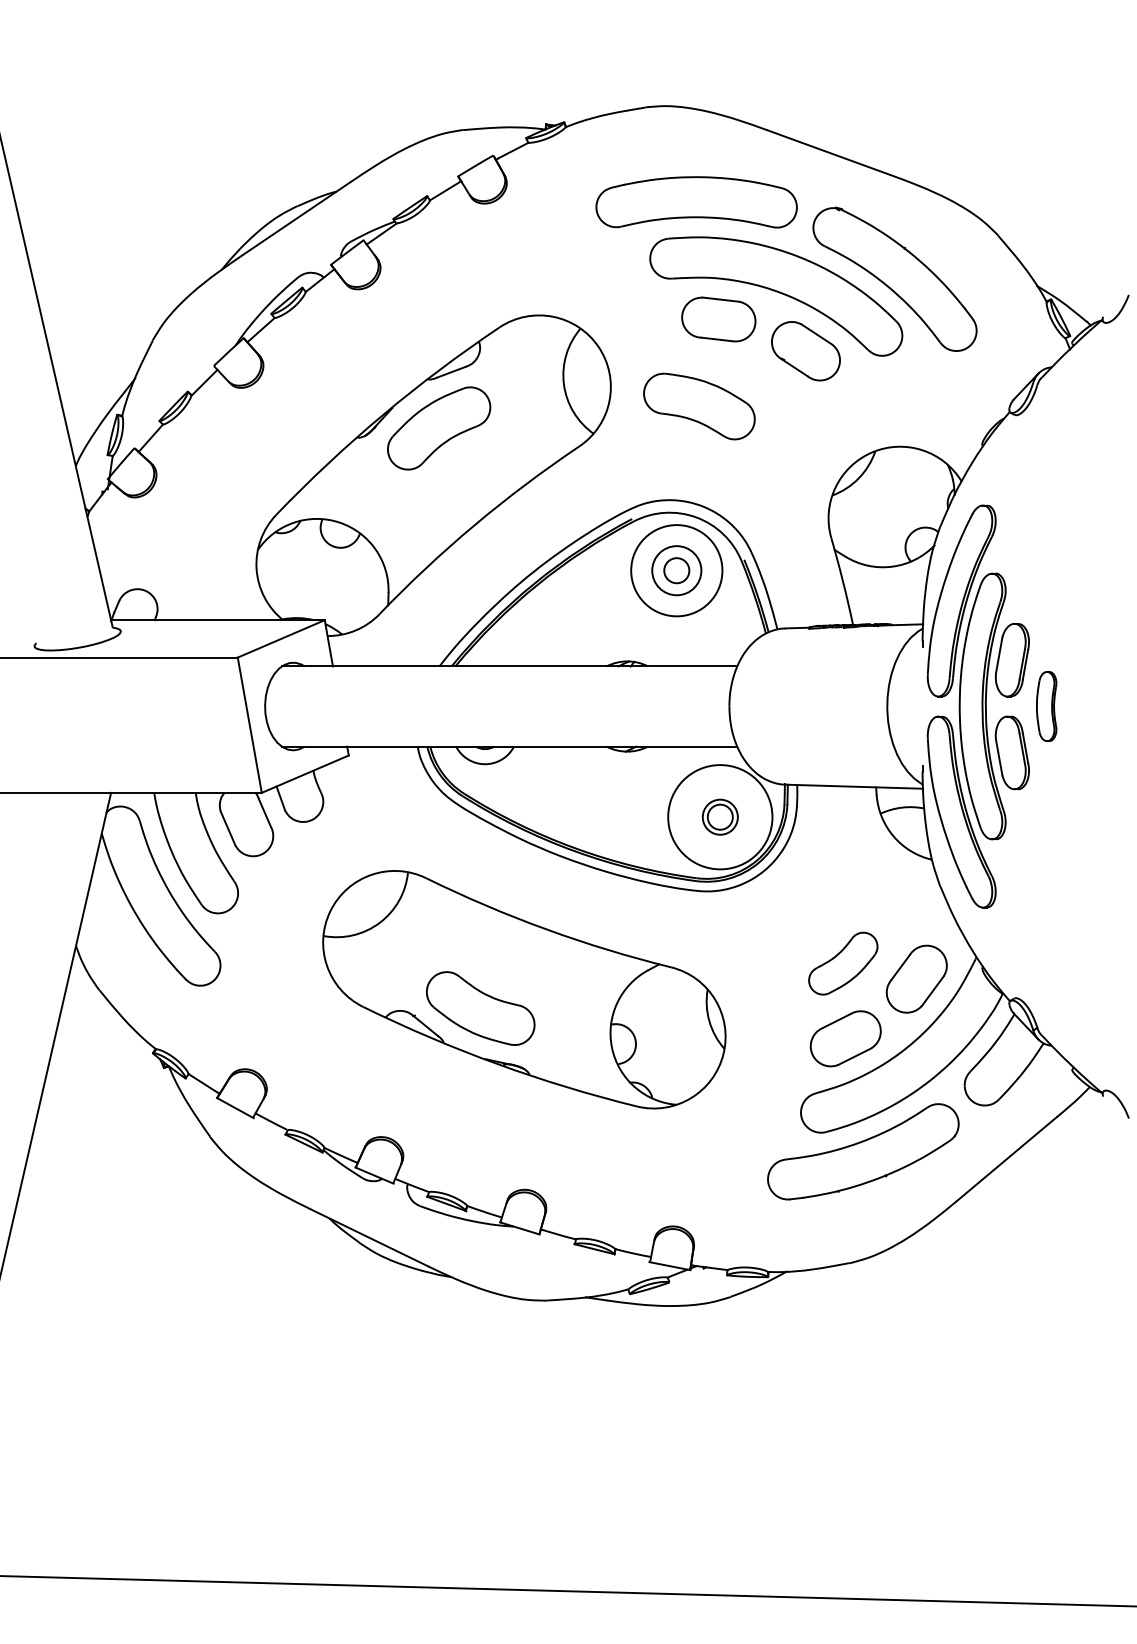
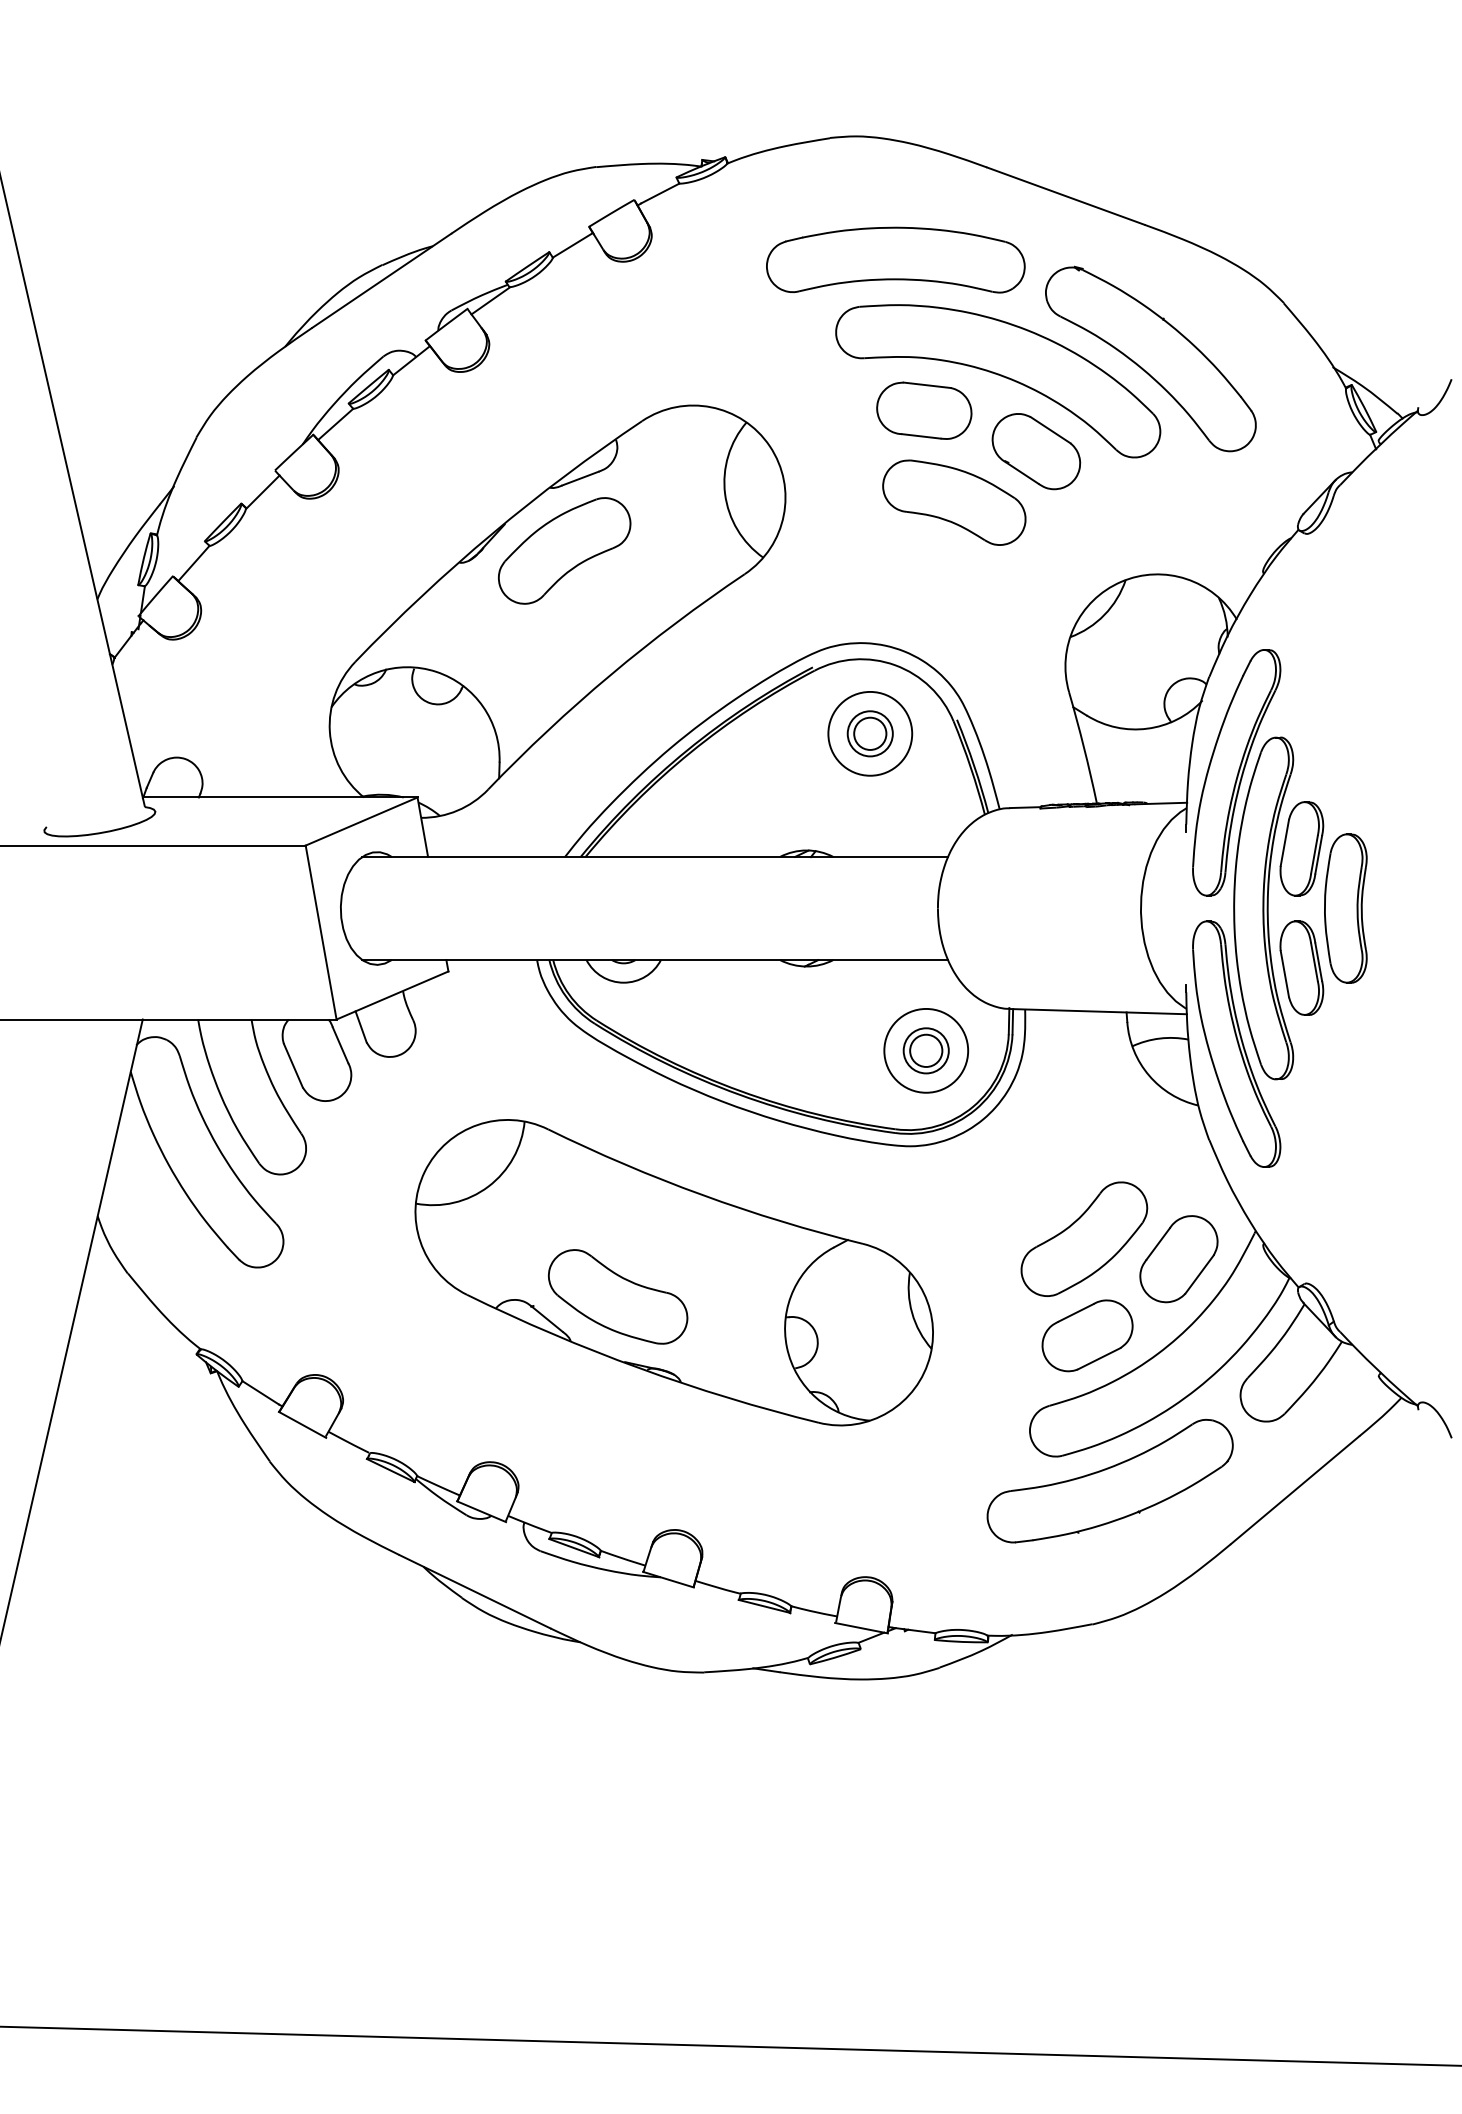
part: (699, 406) -> (954, 502), moved
circle: (676, 570) -> (869, 733), size x0.71
circle: (676, 570) -> (870, 733), size x0.71
part: (1046, 706) -> (1345, 908), size x1.67
circle: (720, 816) -> (926, 1050), size x0.62
part: (843, 963) -> (1084, 1238), size x1.43

